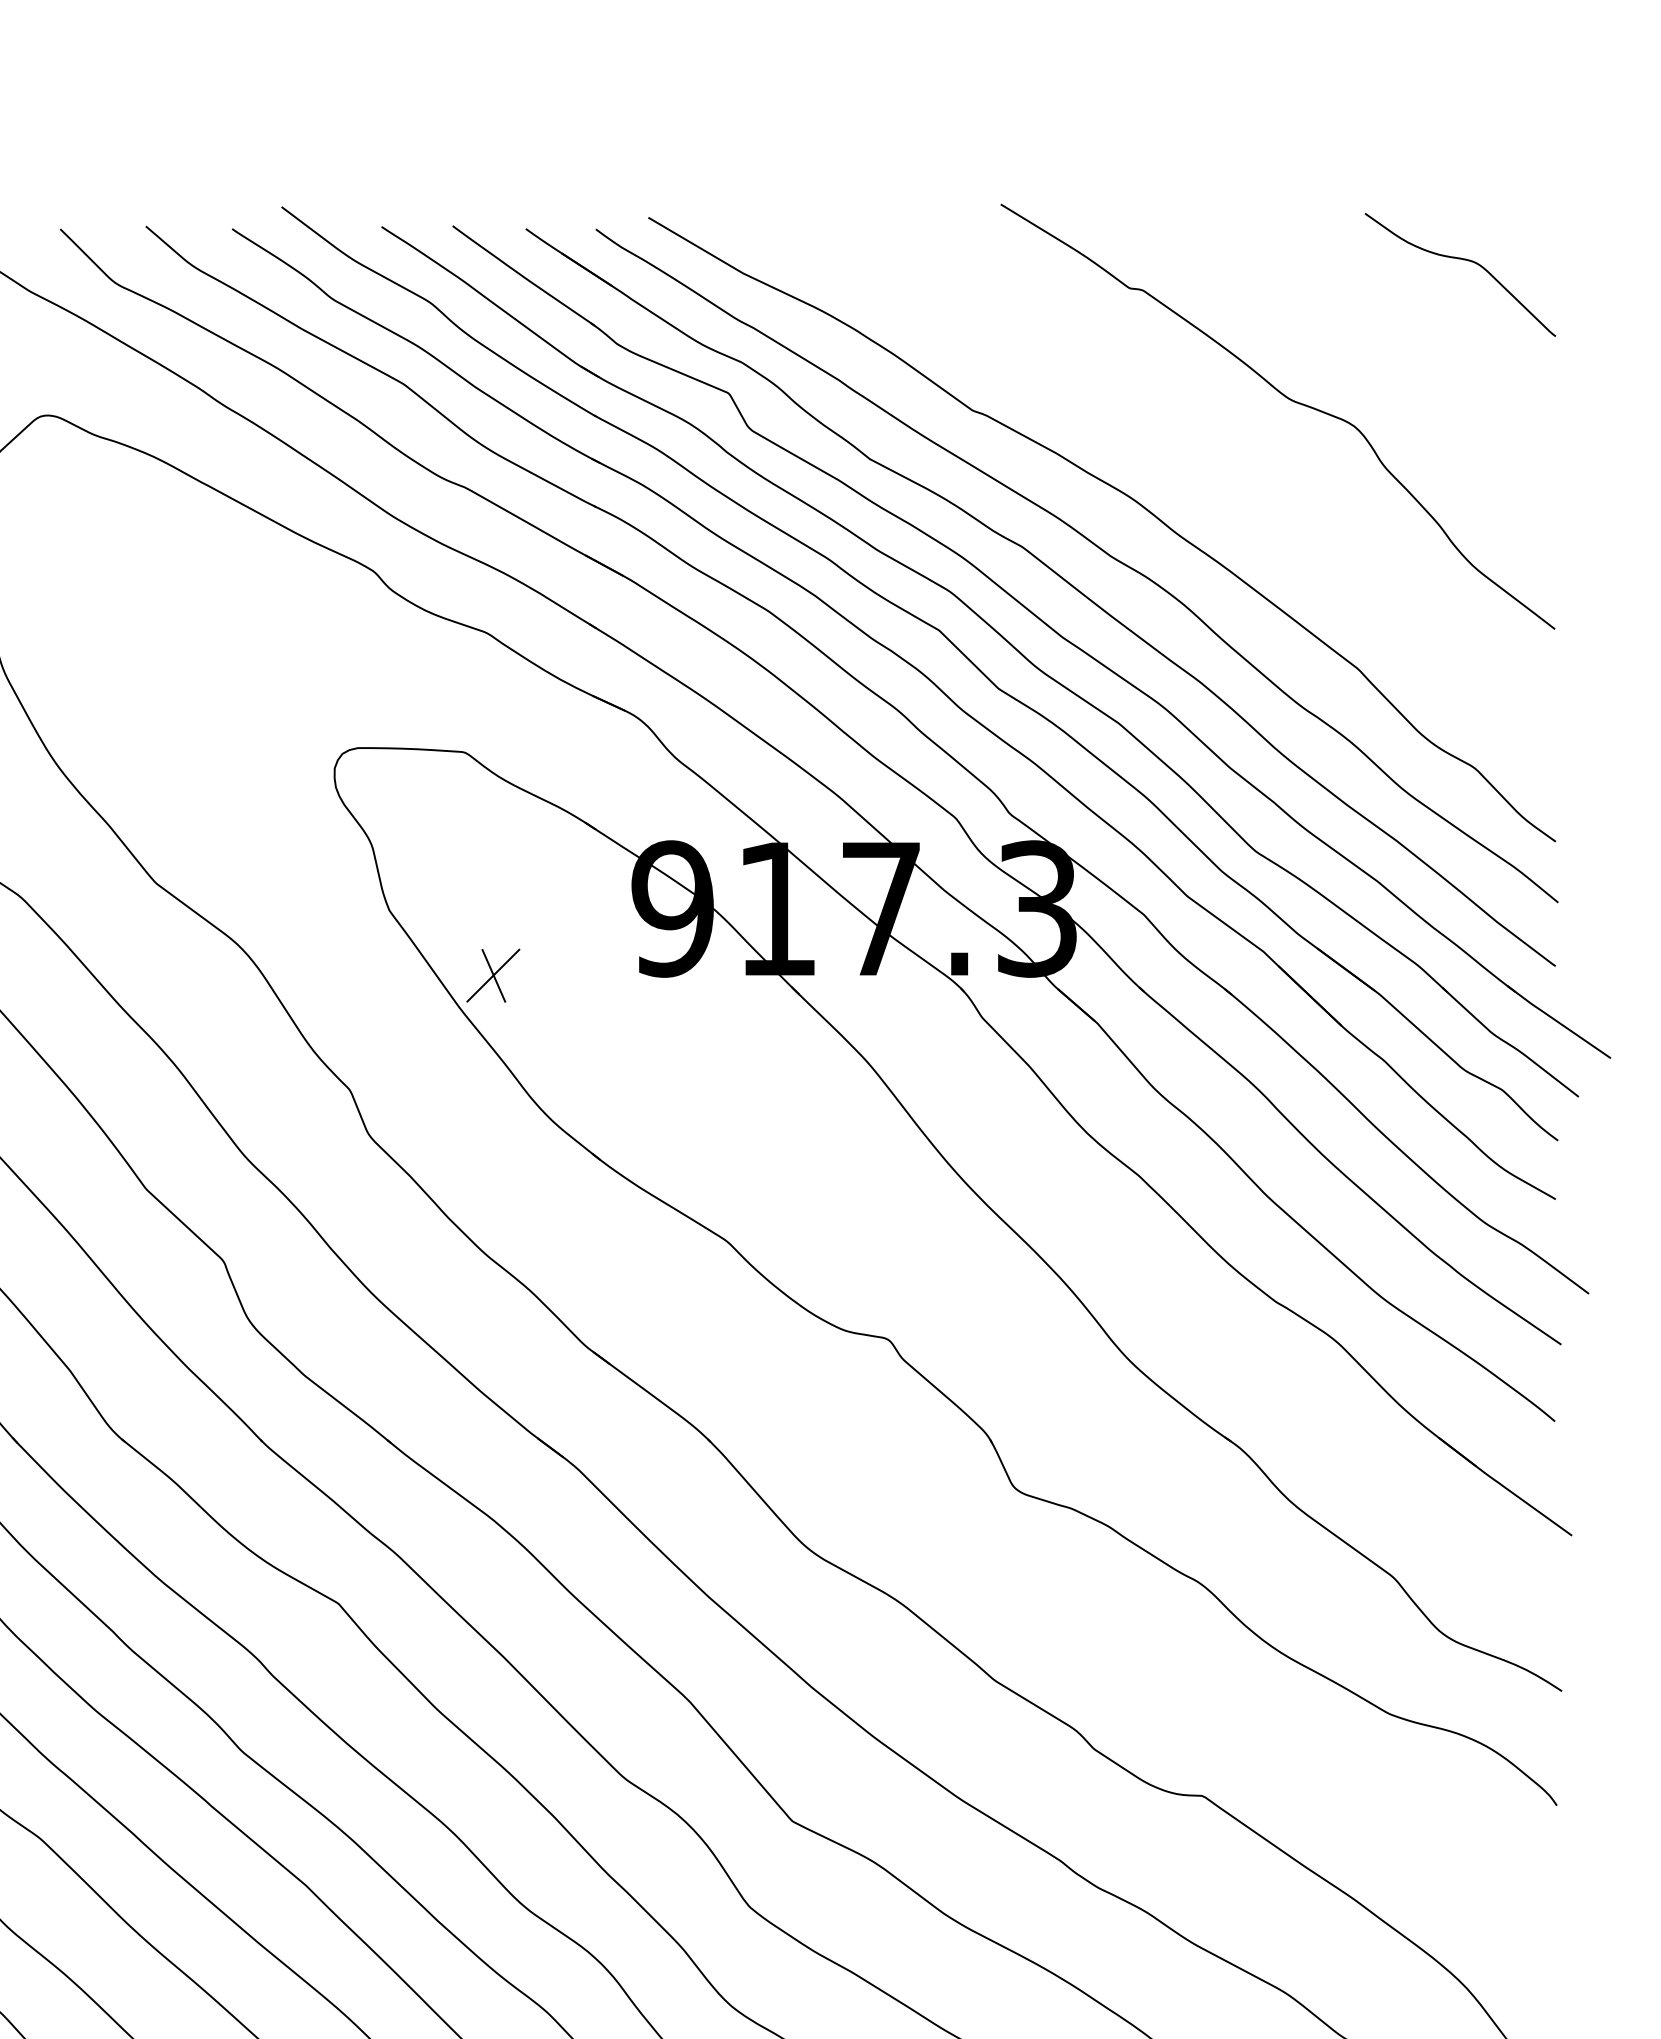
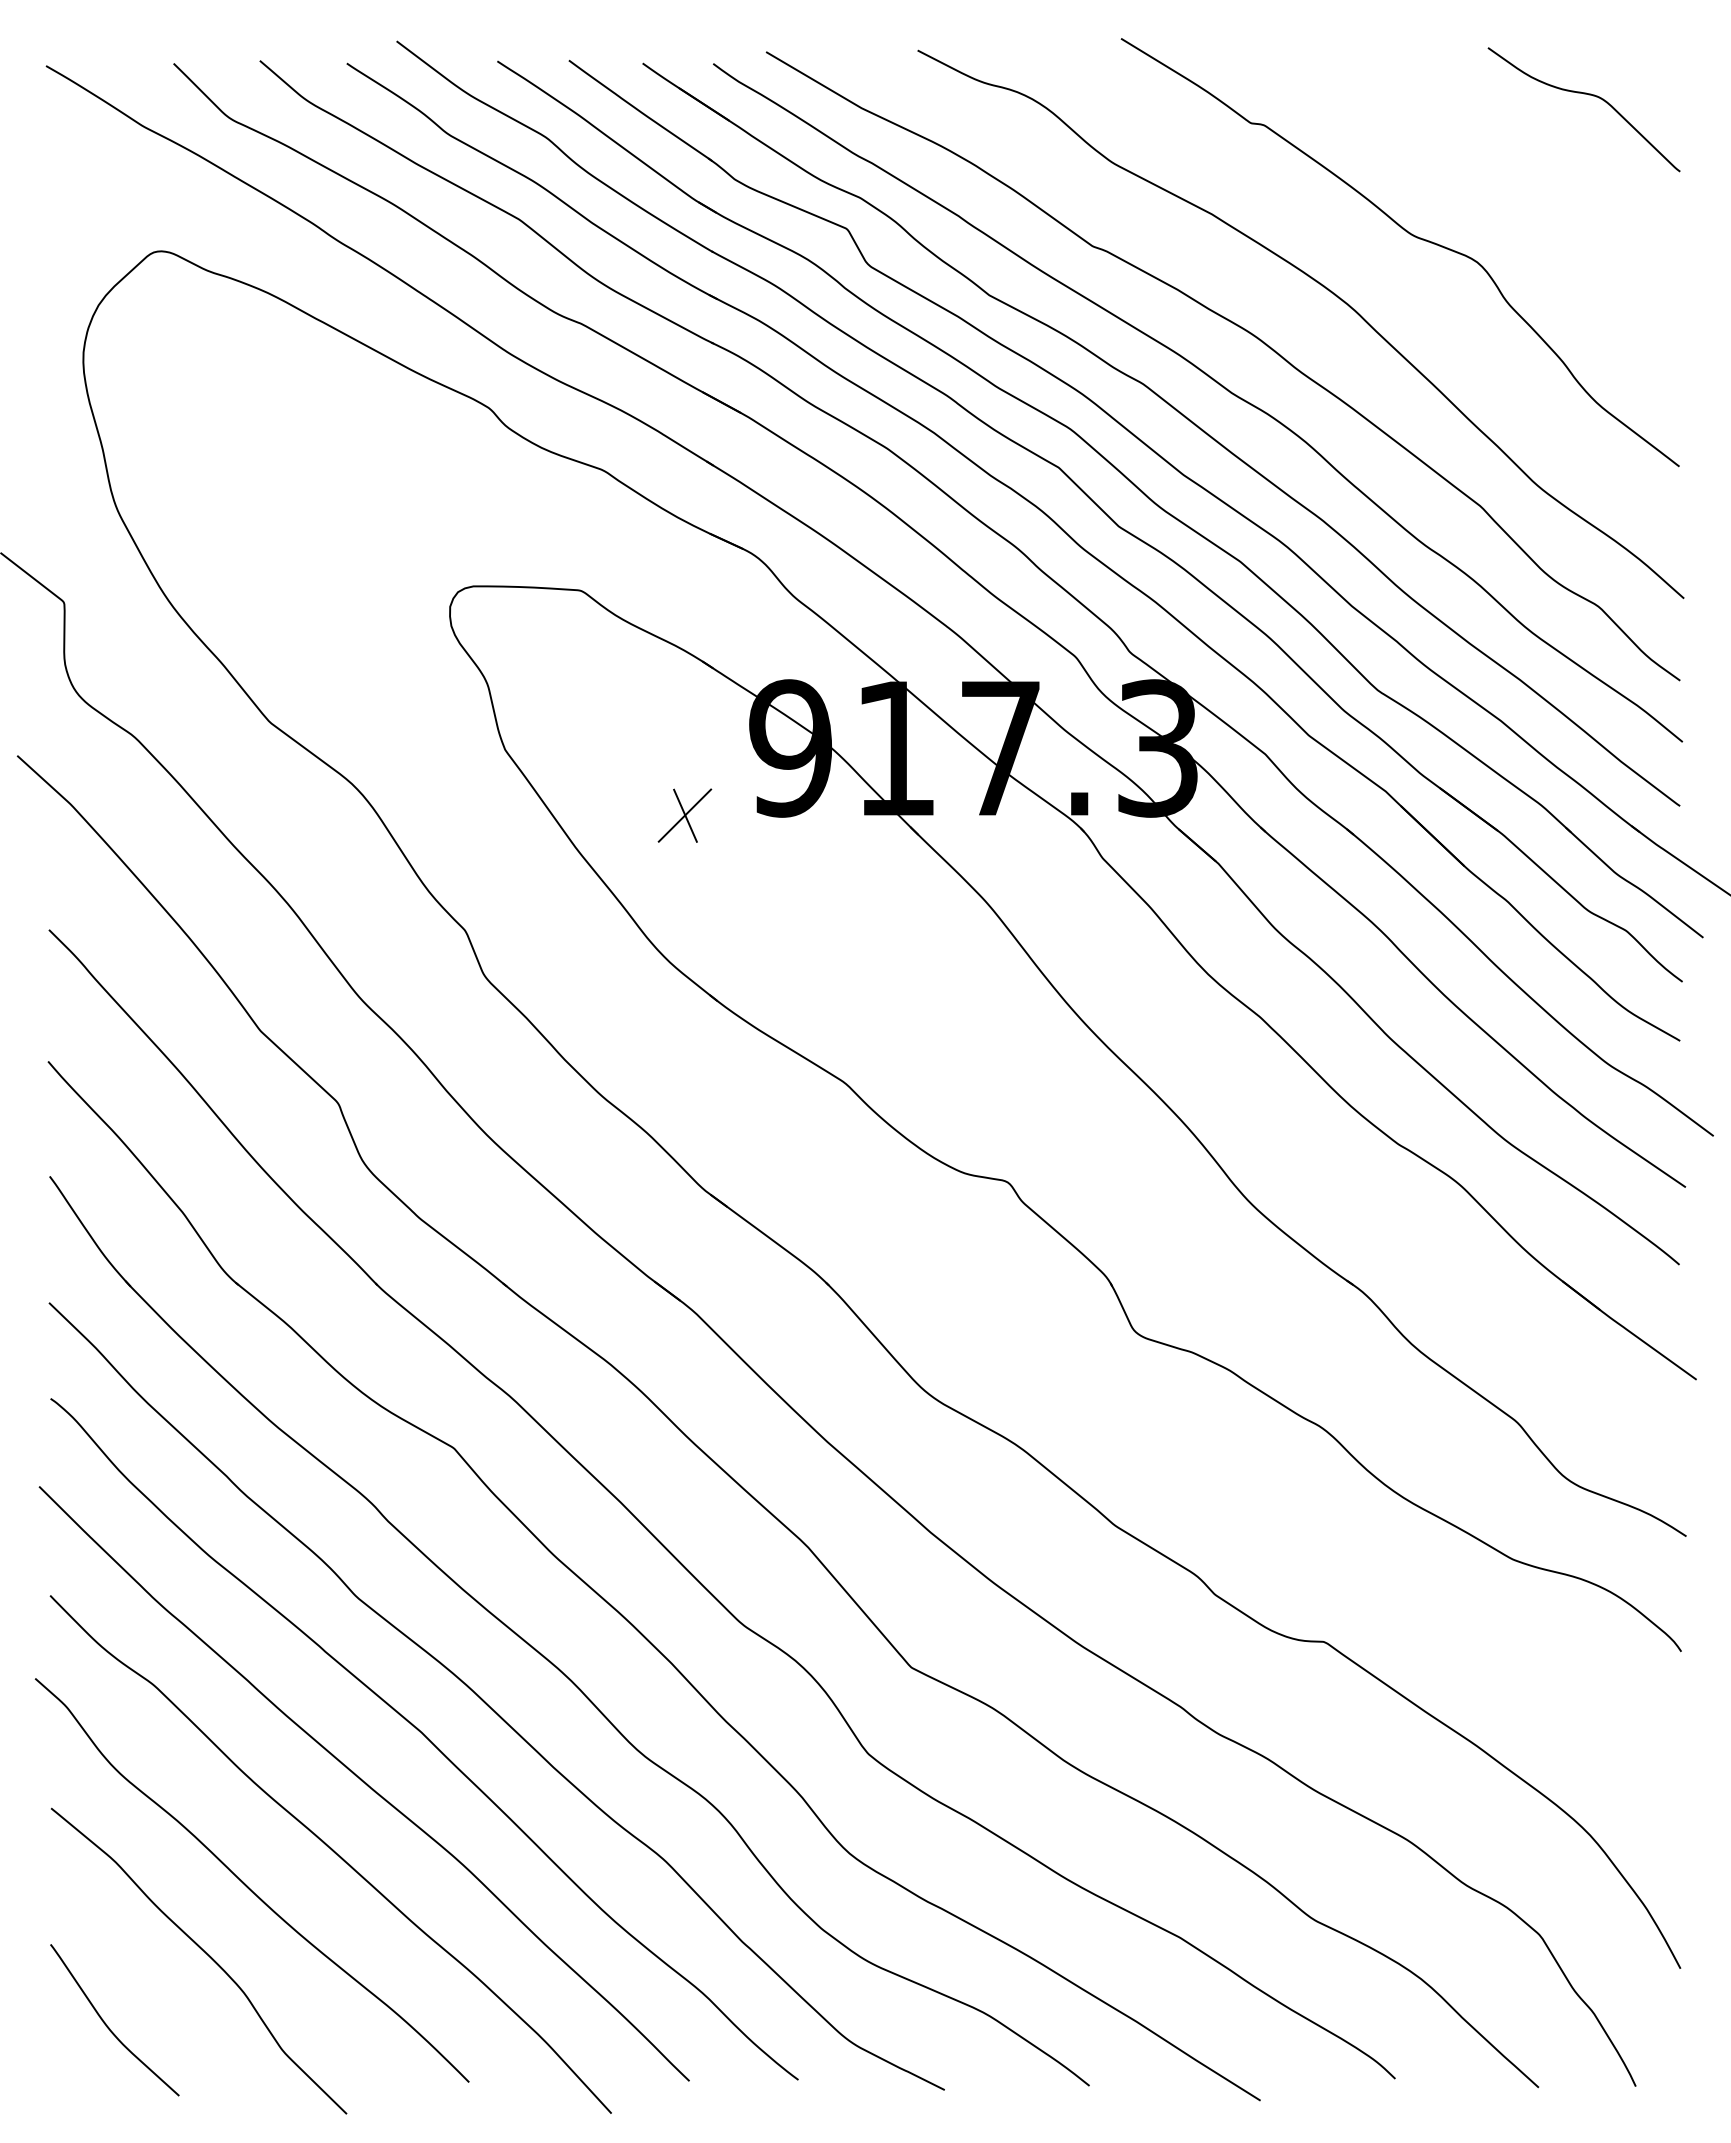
curve: (1205, 454) -> (1327, 290), added
part: (492, 975) -> (684, 815), moved

